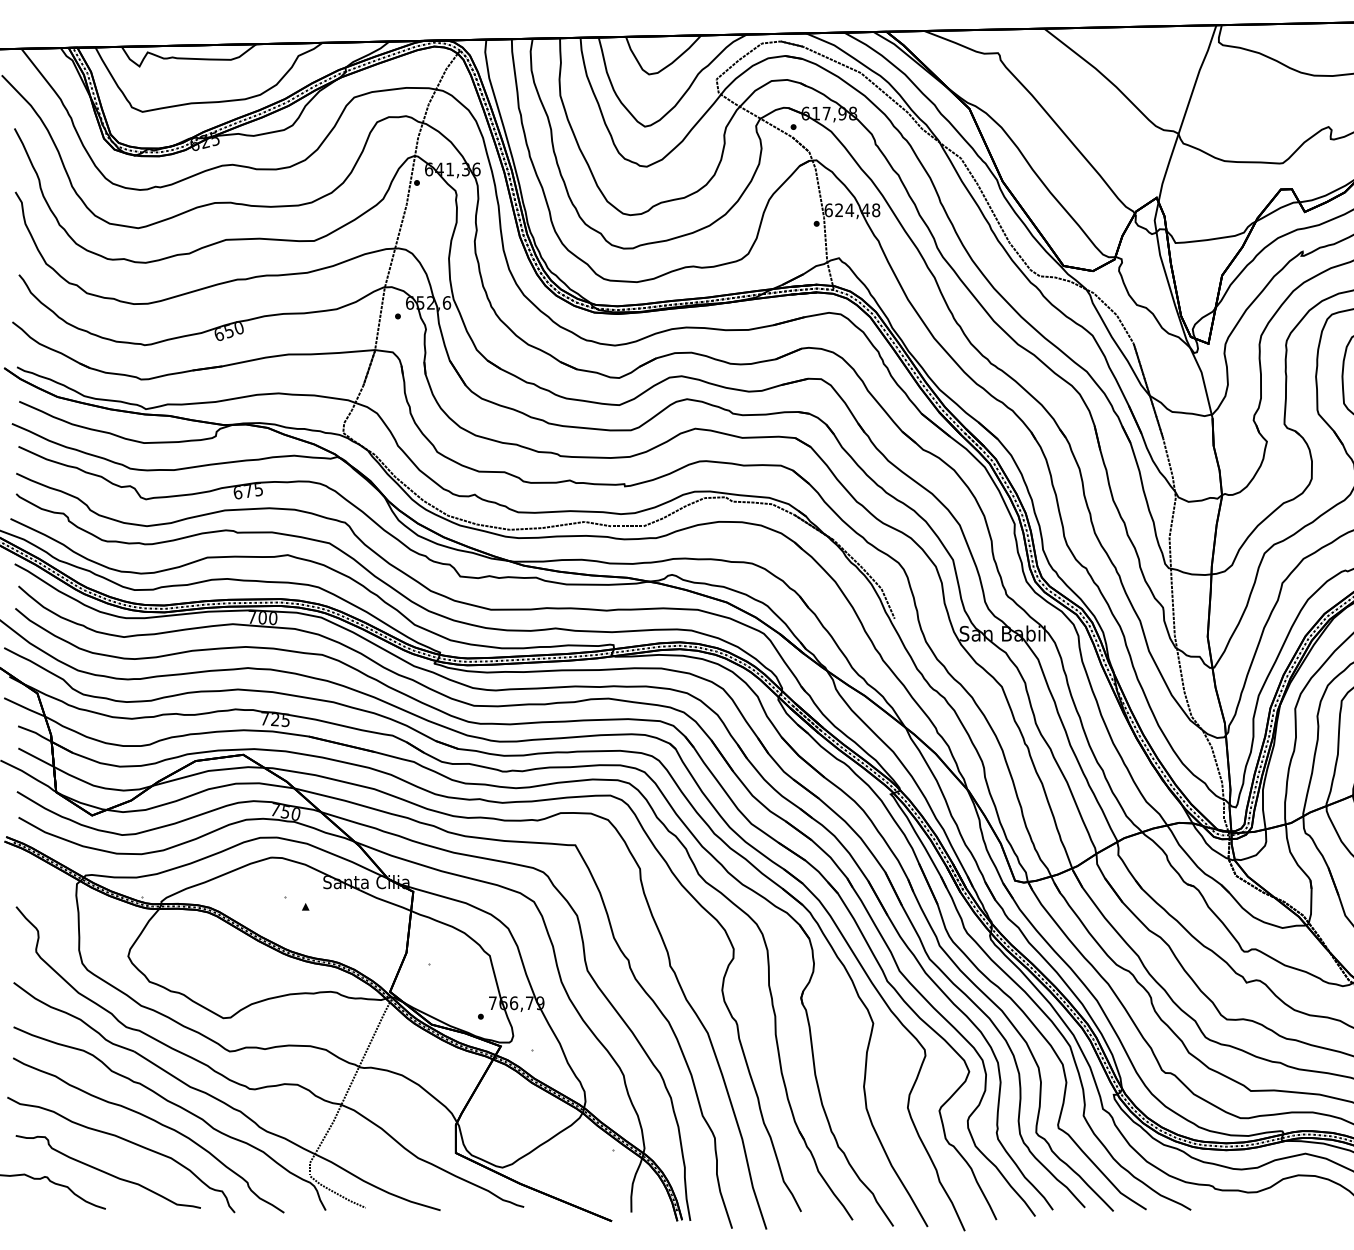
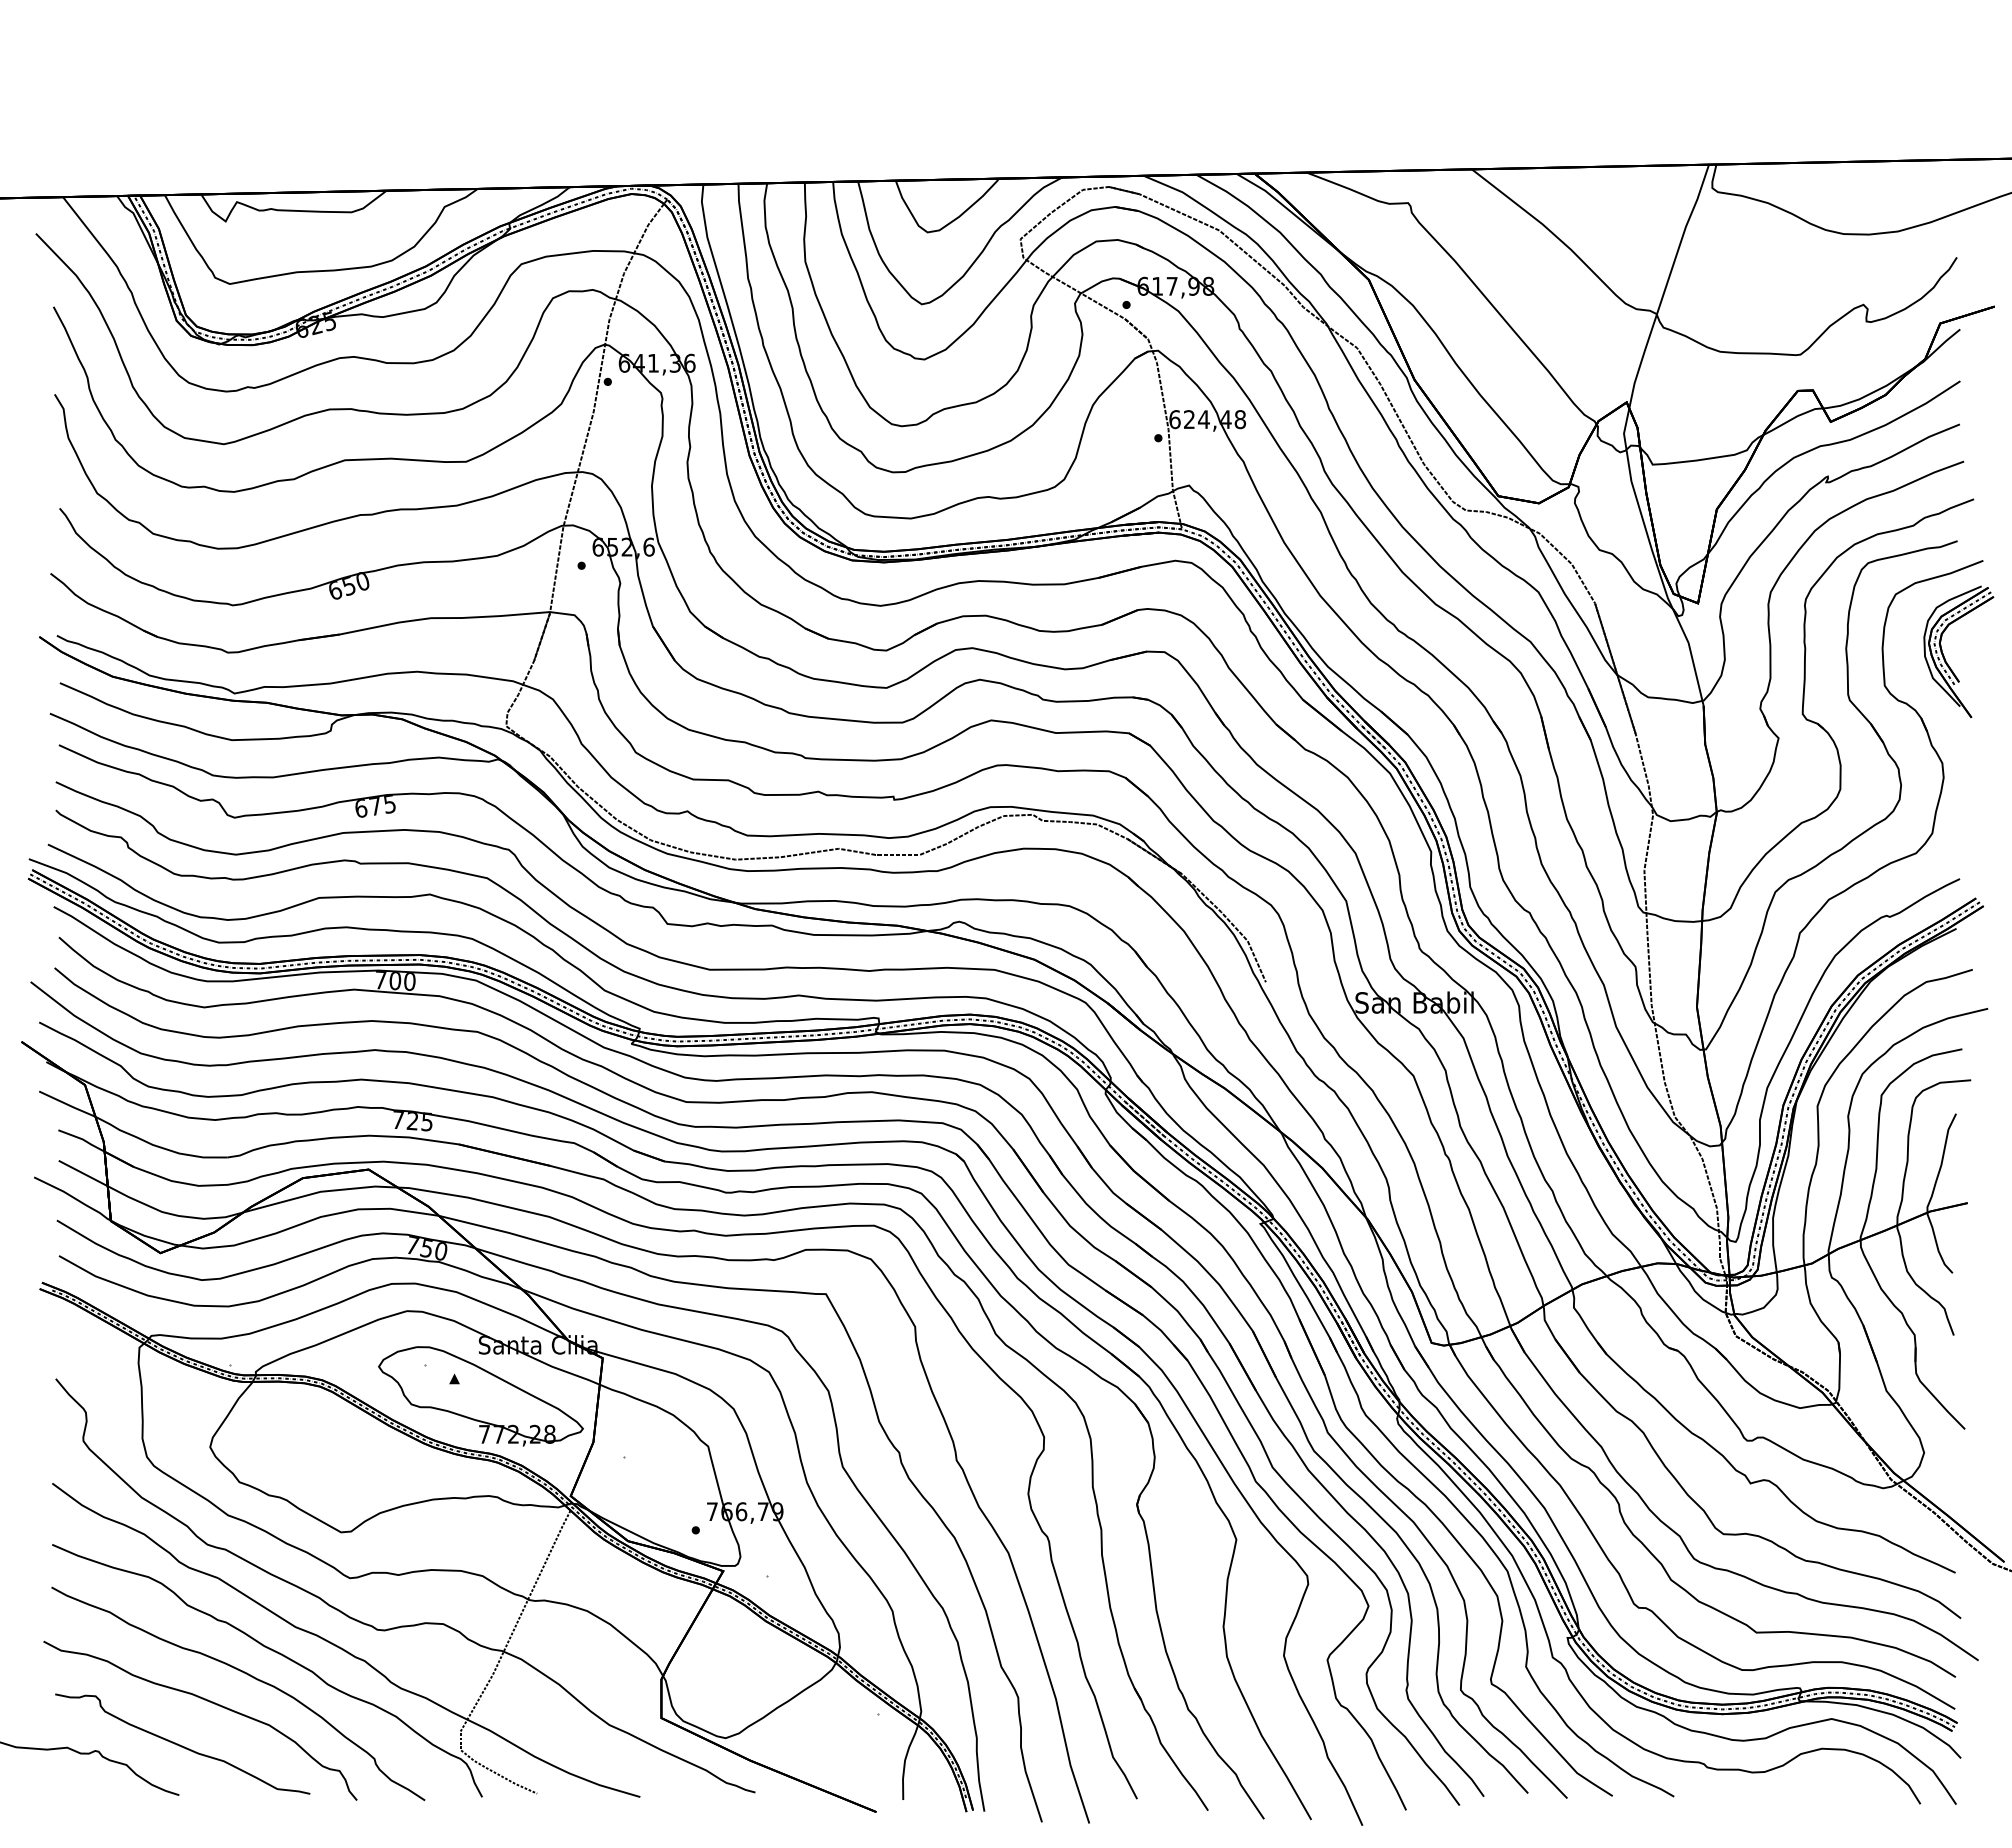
part: (324, 919) -> (480, 1396), added

